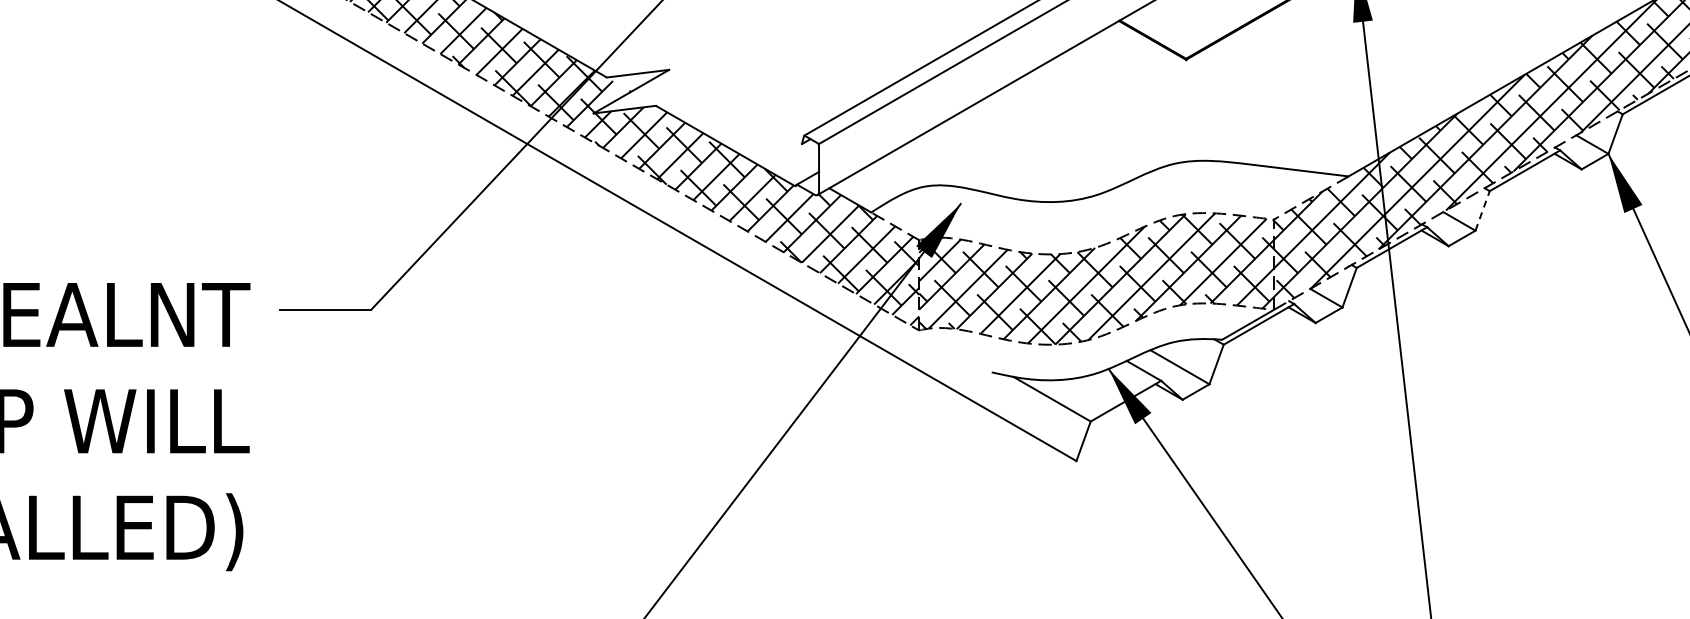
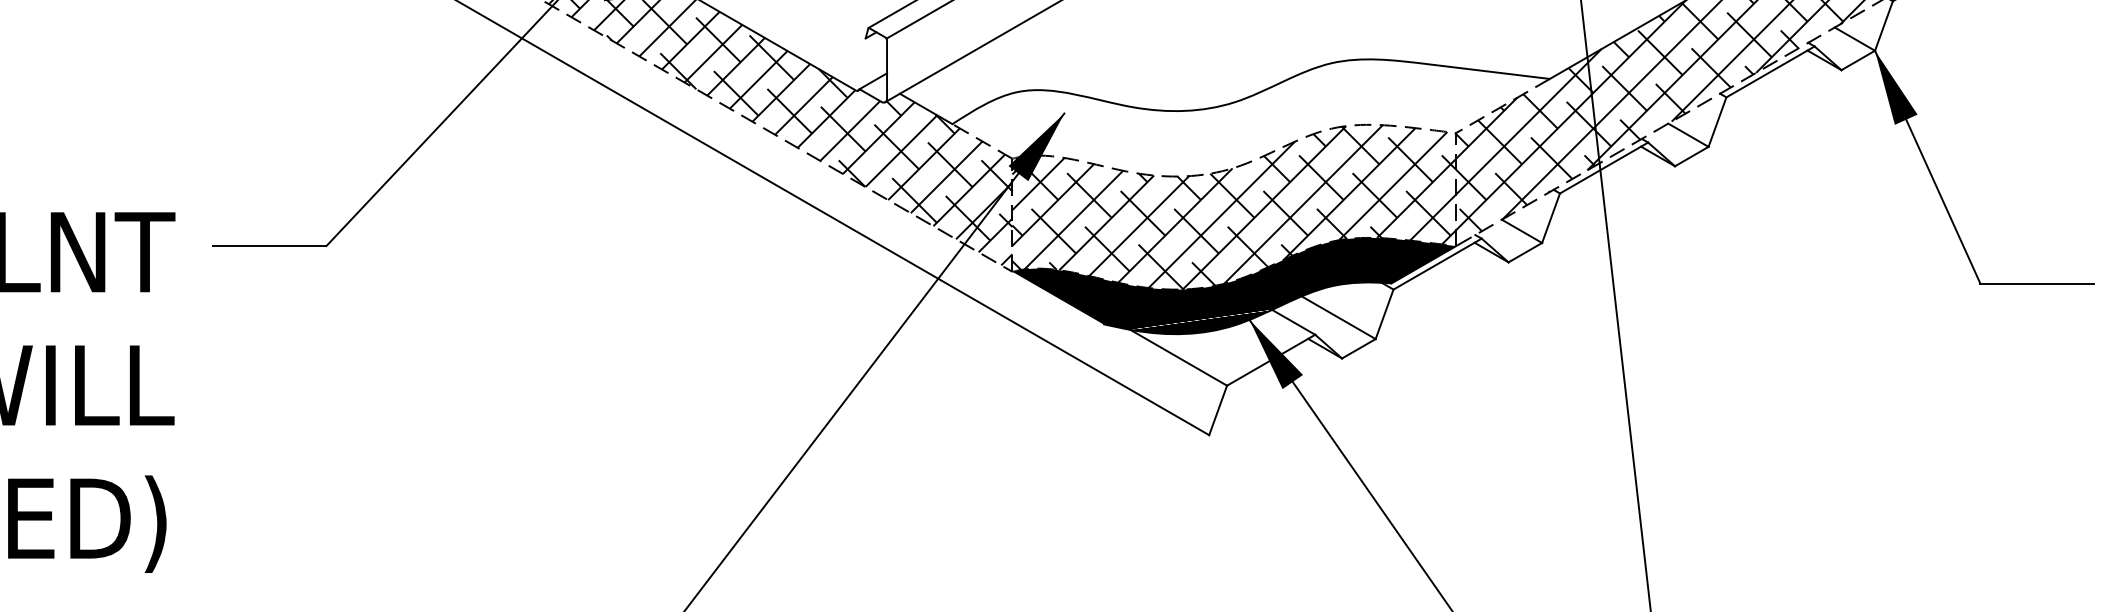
line: (1482, 210) -> (1717, 121), dashed -> solid
fill: (1096, 341) -> (1234, 285), added

